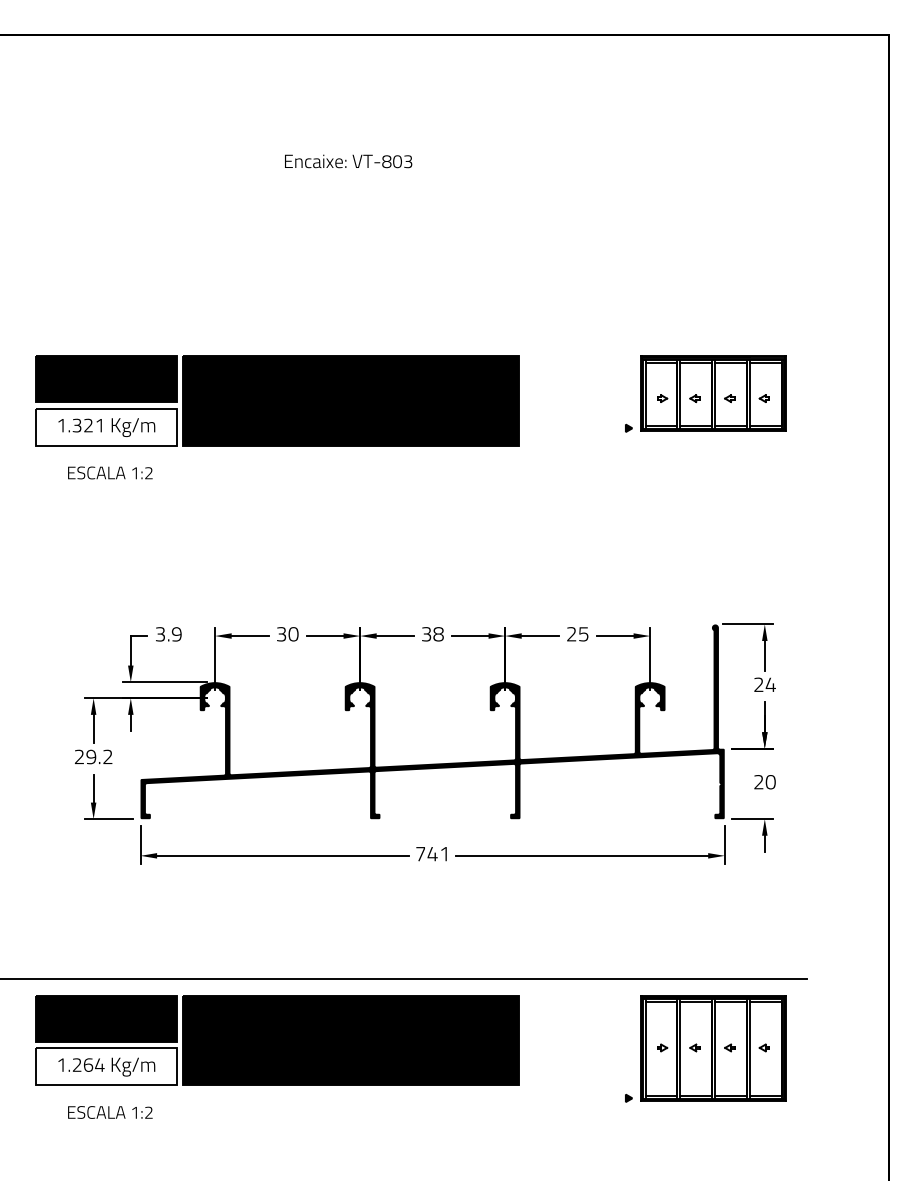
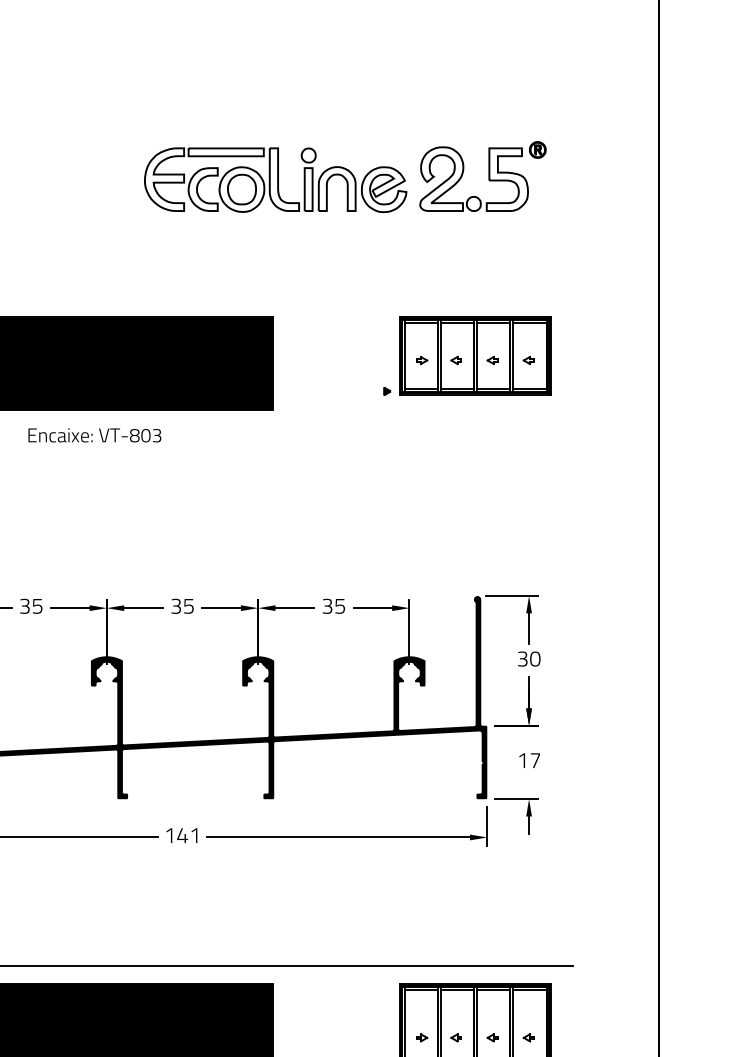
text: (348, 161) -> (94, 435), moved
part: (588, 222) -> (345, 176), added
text: (293, 634) -> (37, 606), 30 -> 35
text: (438, 634) -> (188, 606), 38 -> 35
text: (571, 634) -> (327, 606), 25 -> 35
text: (764, 684) -> (528, 658), 24 -> 30
text: (764, 782) -> (528, 760), 20 -> 17
text: (420, 854) -> (169, 836), 741 -> 141

